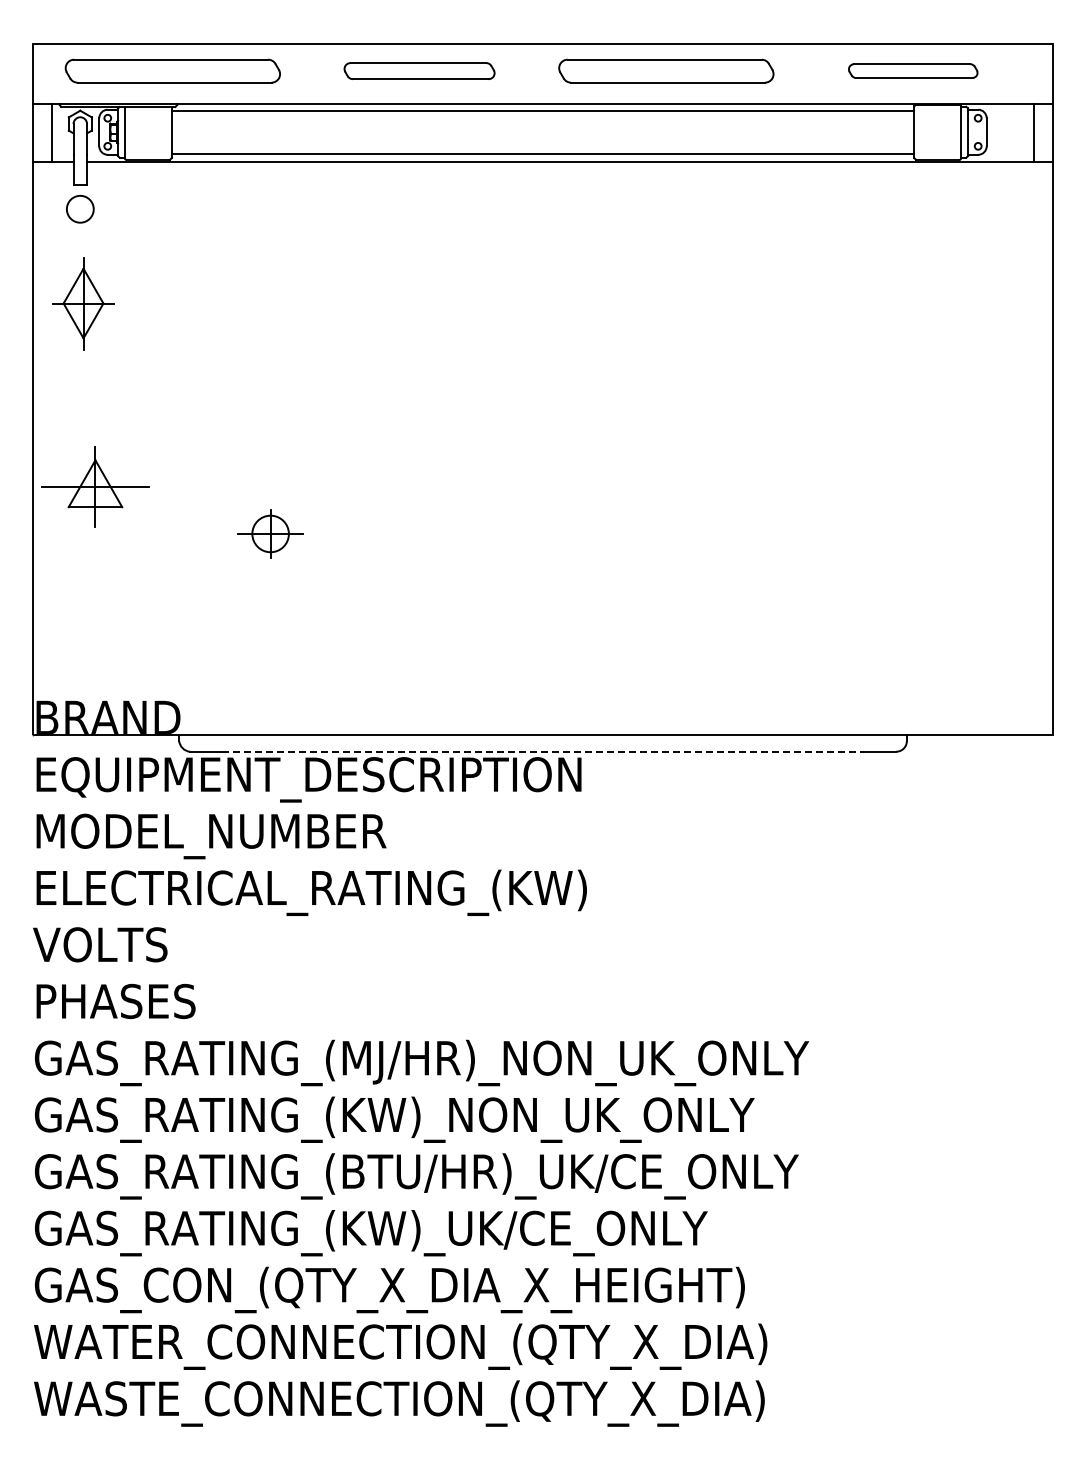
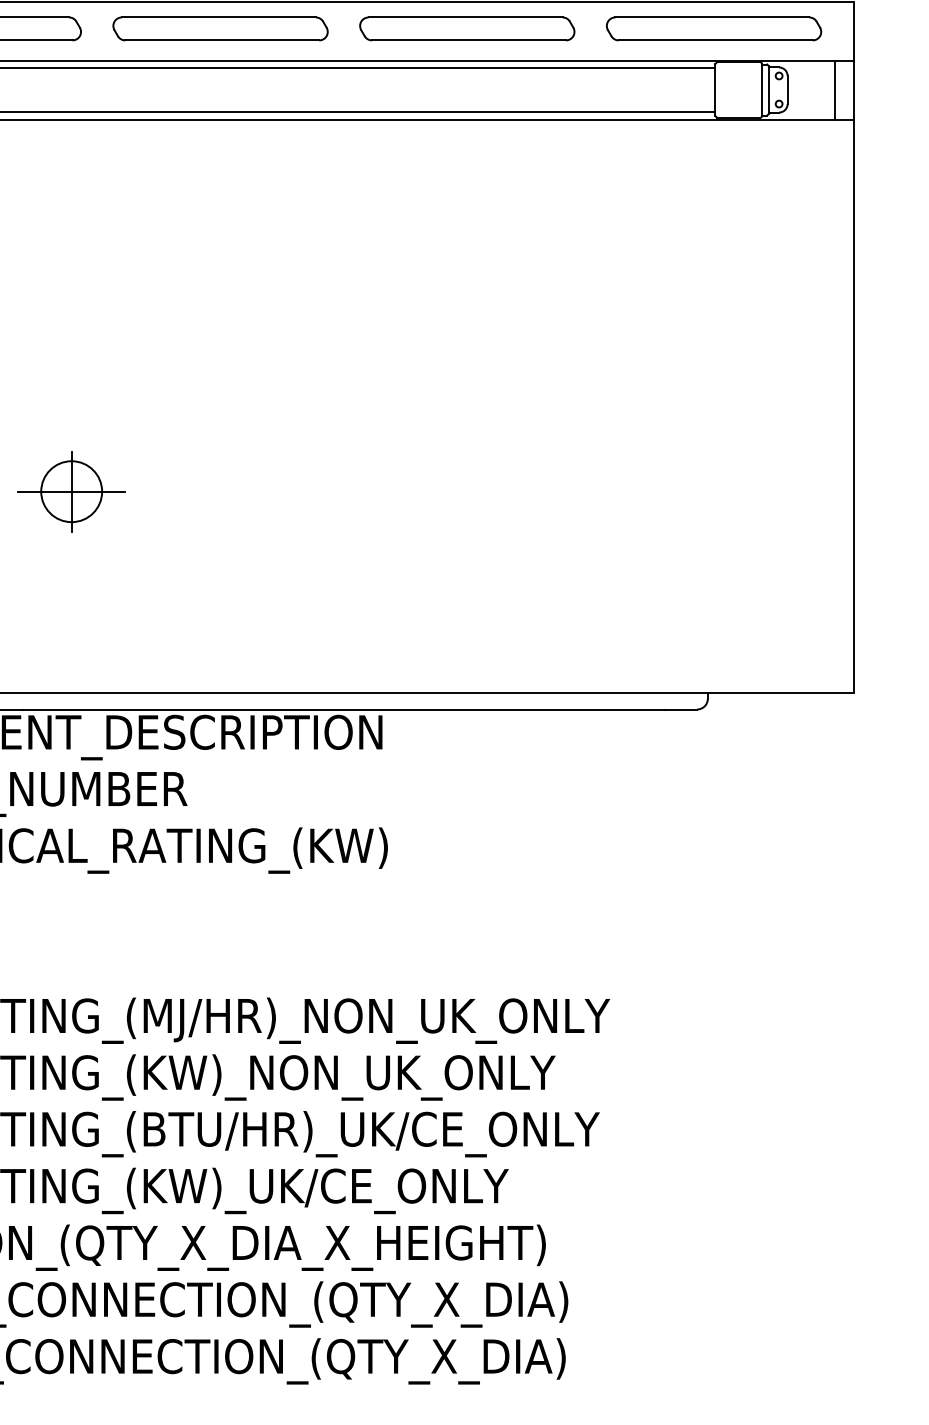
part: (419, 70) -> (220, 28), size x1.43
part: (913, 70) -> (714, 28), size x1.67
part: (270, 533) -> (71, 491), size x1.67
line: (543, 751) -> (344, 709), dashed -> solid

